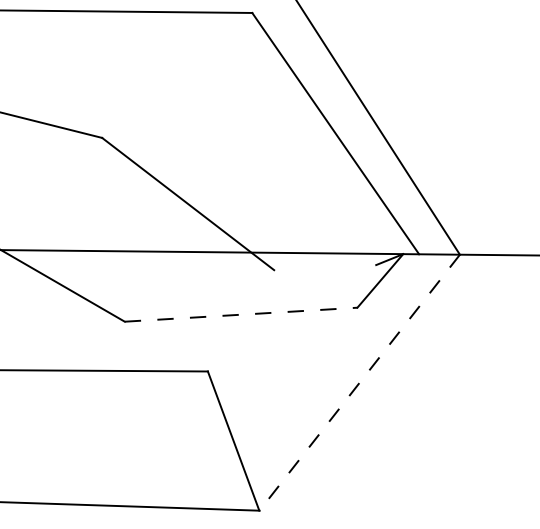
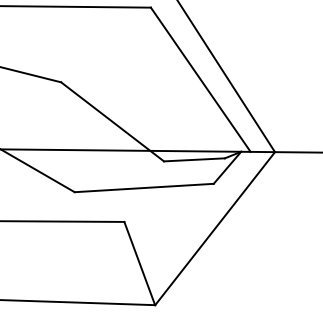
line: (325, 267) -> (194, 159), added
line: (241, 315) -> (144, 188), dashed -> solid
line: (358, 384) -> (214, 229), dashed -> solid

